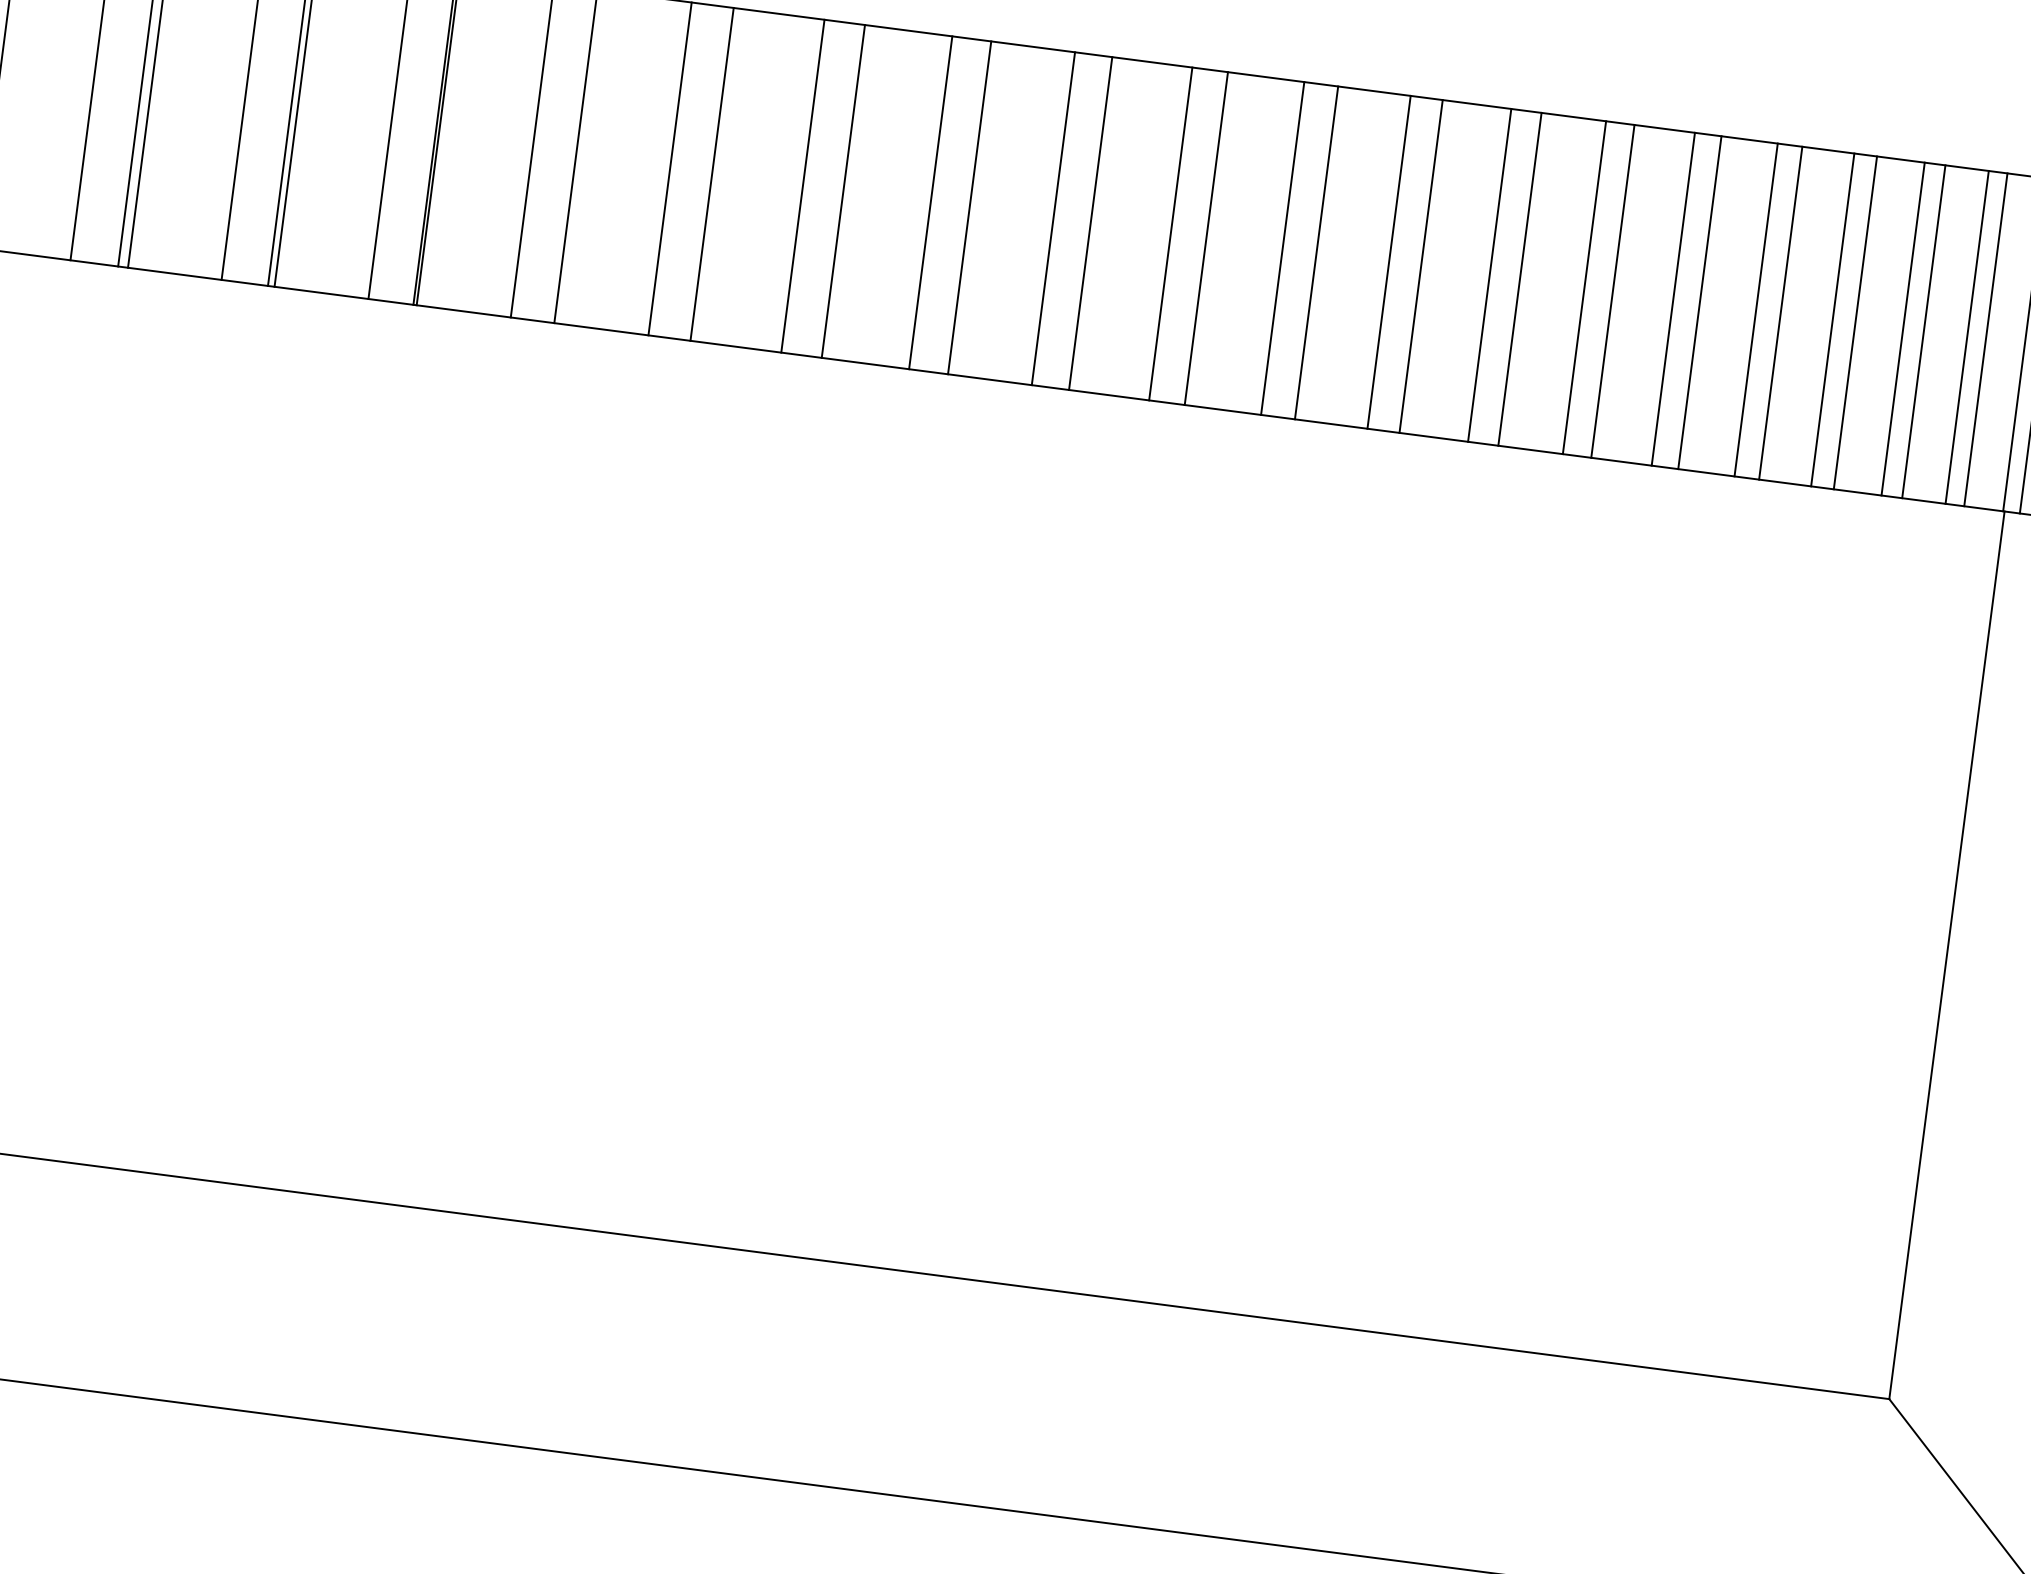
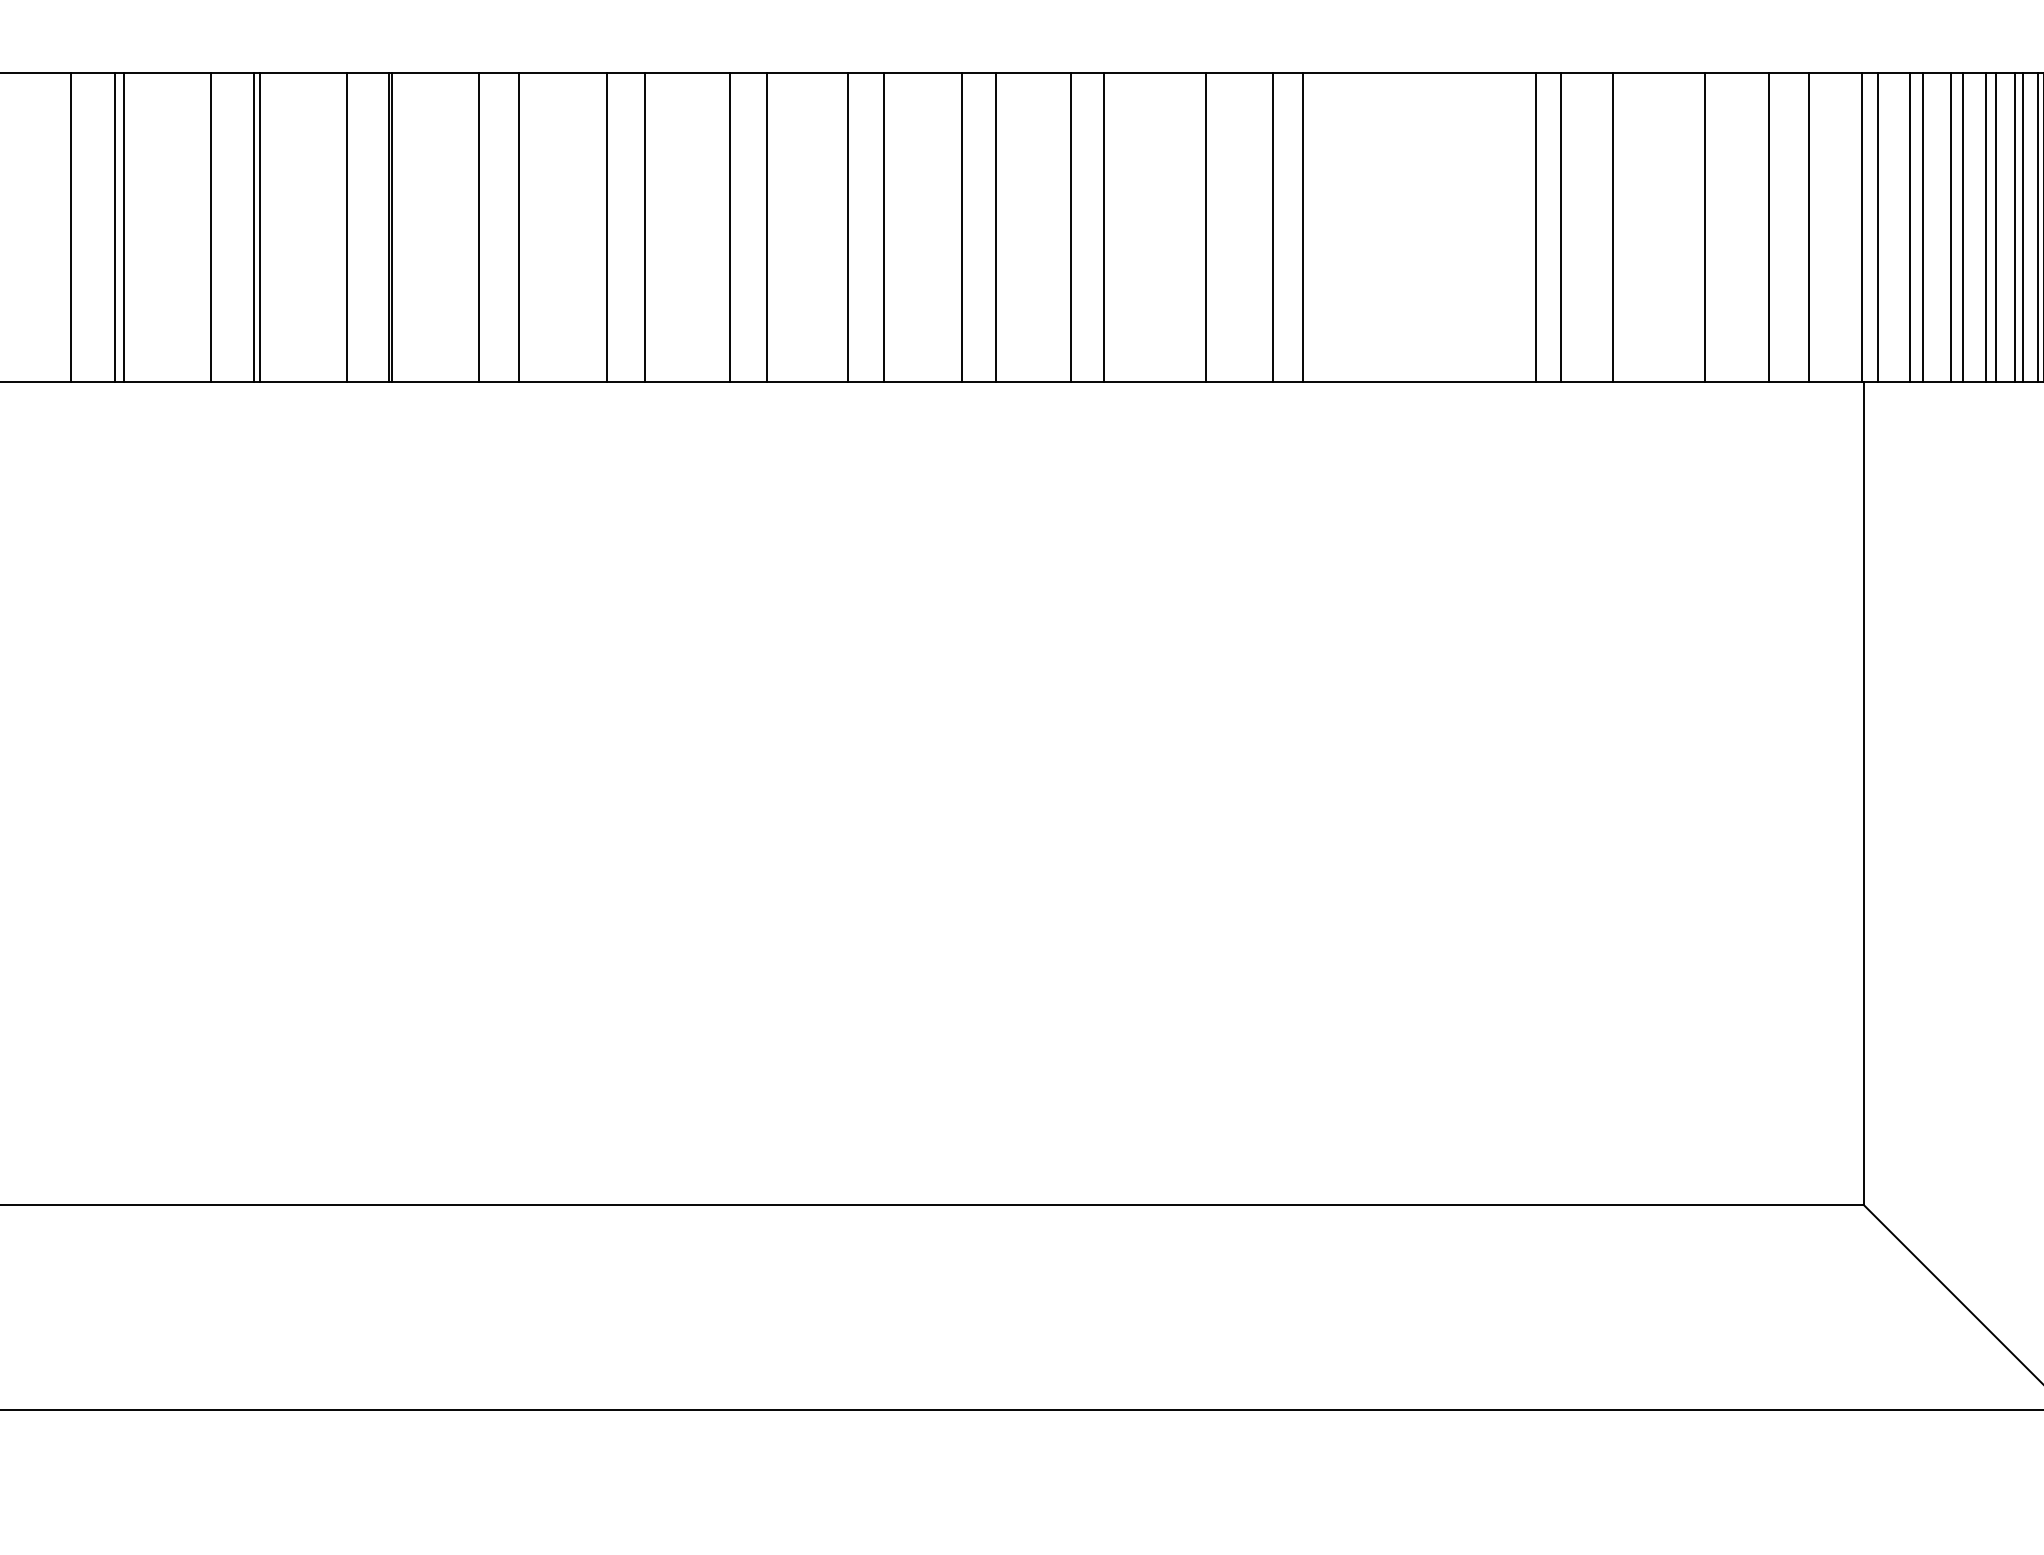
line: (1282, 248) -> (1174, 227), removed
line: (1490, 275) -> (1366, 227), removed
line: (1520, 279) -> (1394, 227), removed
line: (1584, 287) -> (1454, 227), removed
line: (1613, 291) -> (1480, 227), removed
line: (1781, 313) -> (1636, 227), removed
line: (1833, 319) -> (1684, 227), removed
line: (1903, 328) -> (1749, 227), removed
line: (1986, 339) -> (1826, 227), removed

